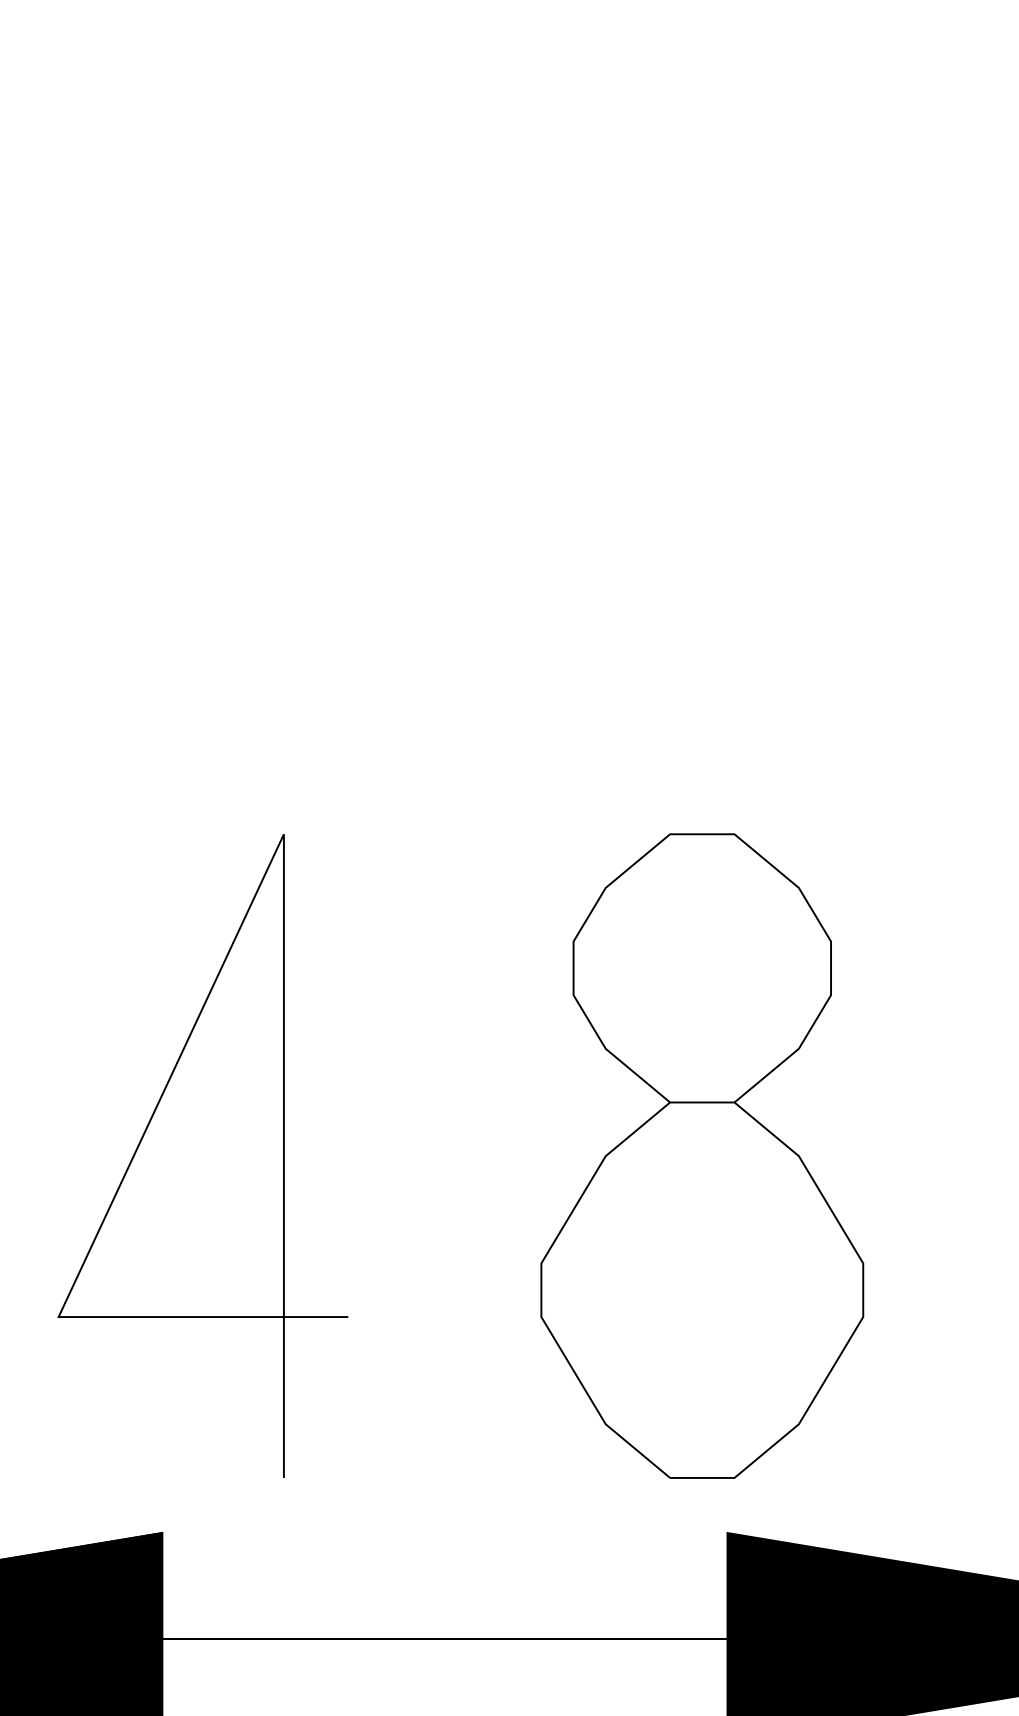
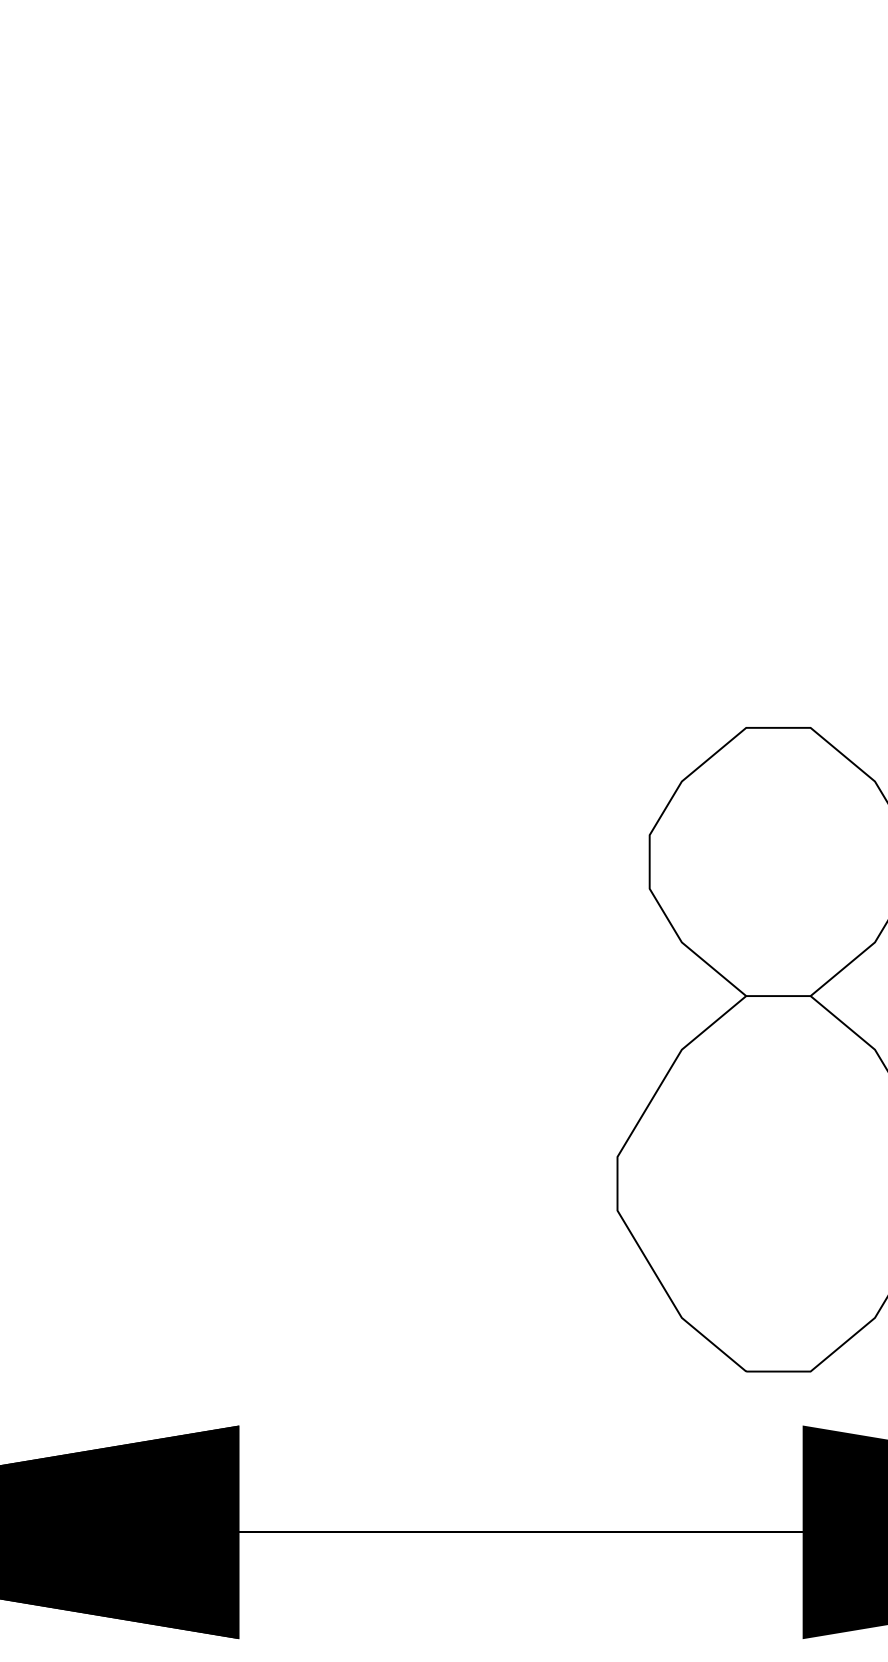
line: (148, 1127) -> (224, 1021), removed

